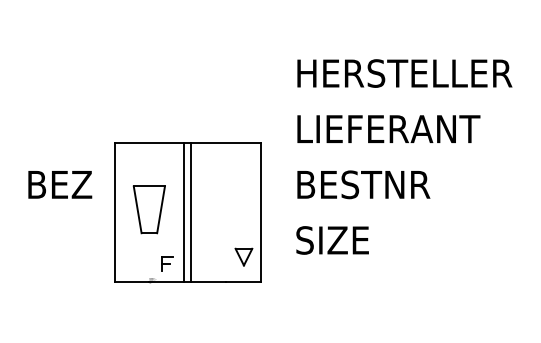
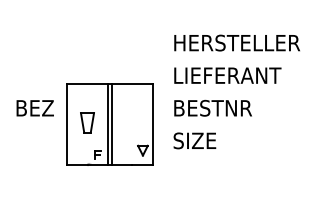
part: (149, 209) -> (87, 122), size x0.71

